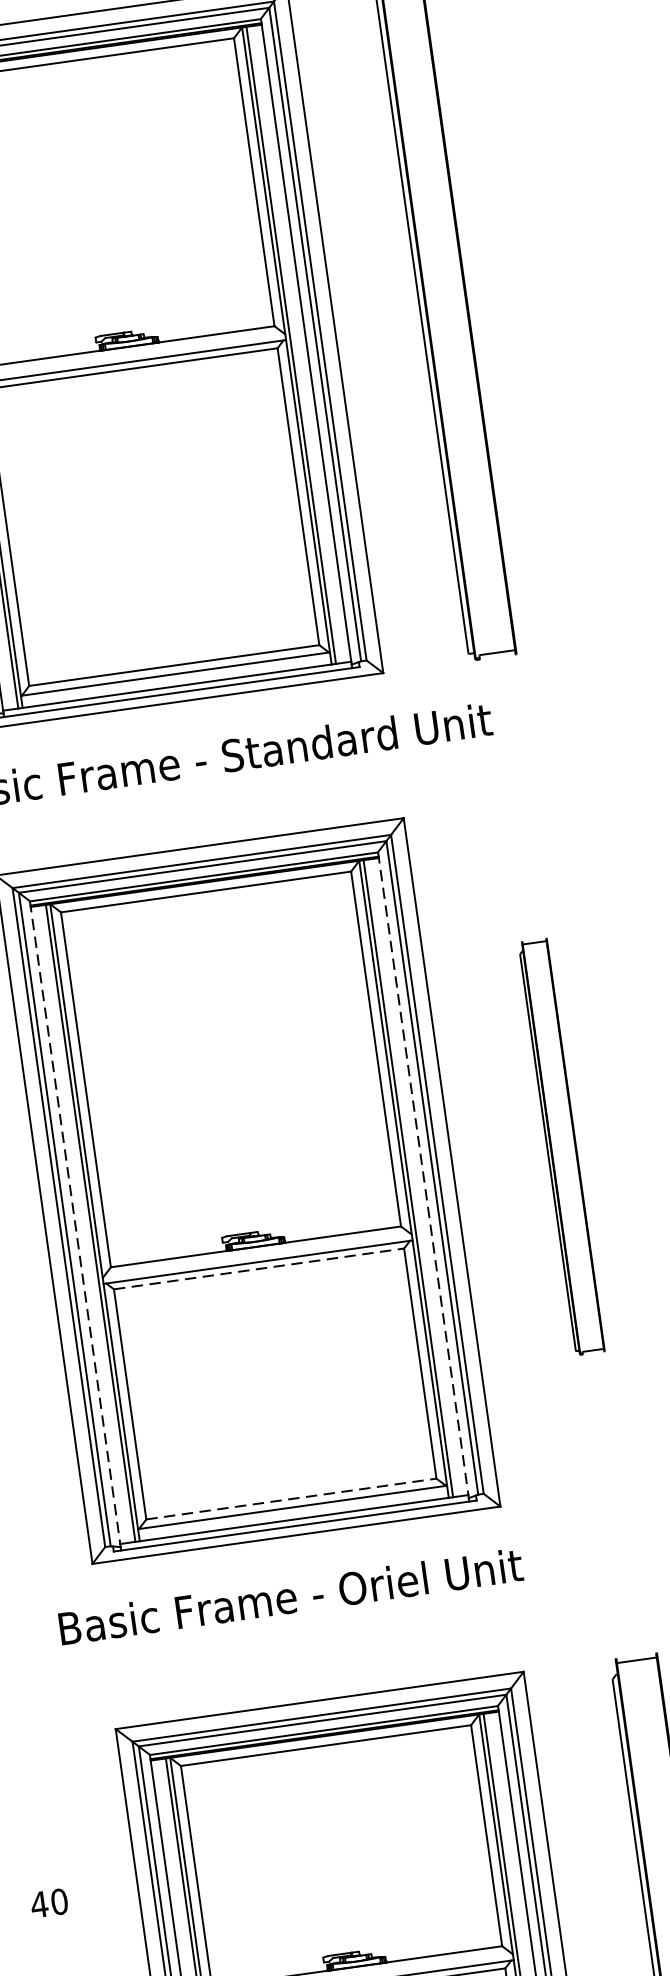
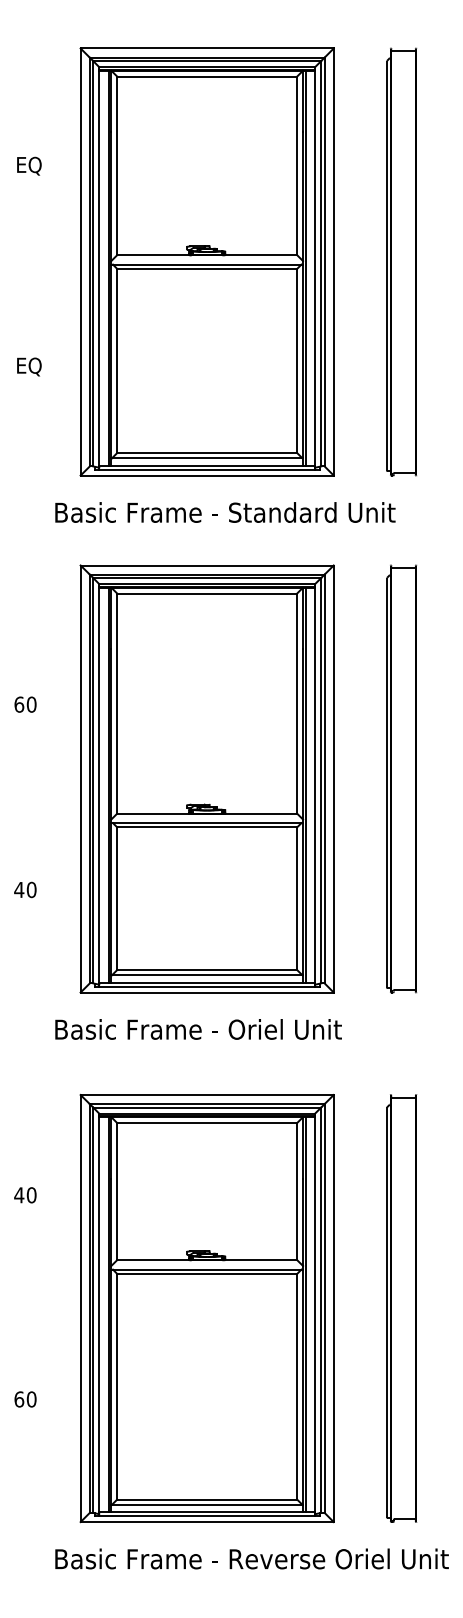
part: (561, 1146) -> (401, 778), size x1.67
line: (423, 1173) -> (315, 783), dashed -> solid
line: (75, 1222) -> (99, 783), dashed -> solid
line: (259, 1269) -> (207, 827), dashed -> solid
line: (291, 1499) -> (207, 970), dashed -> solid

